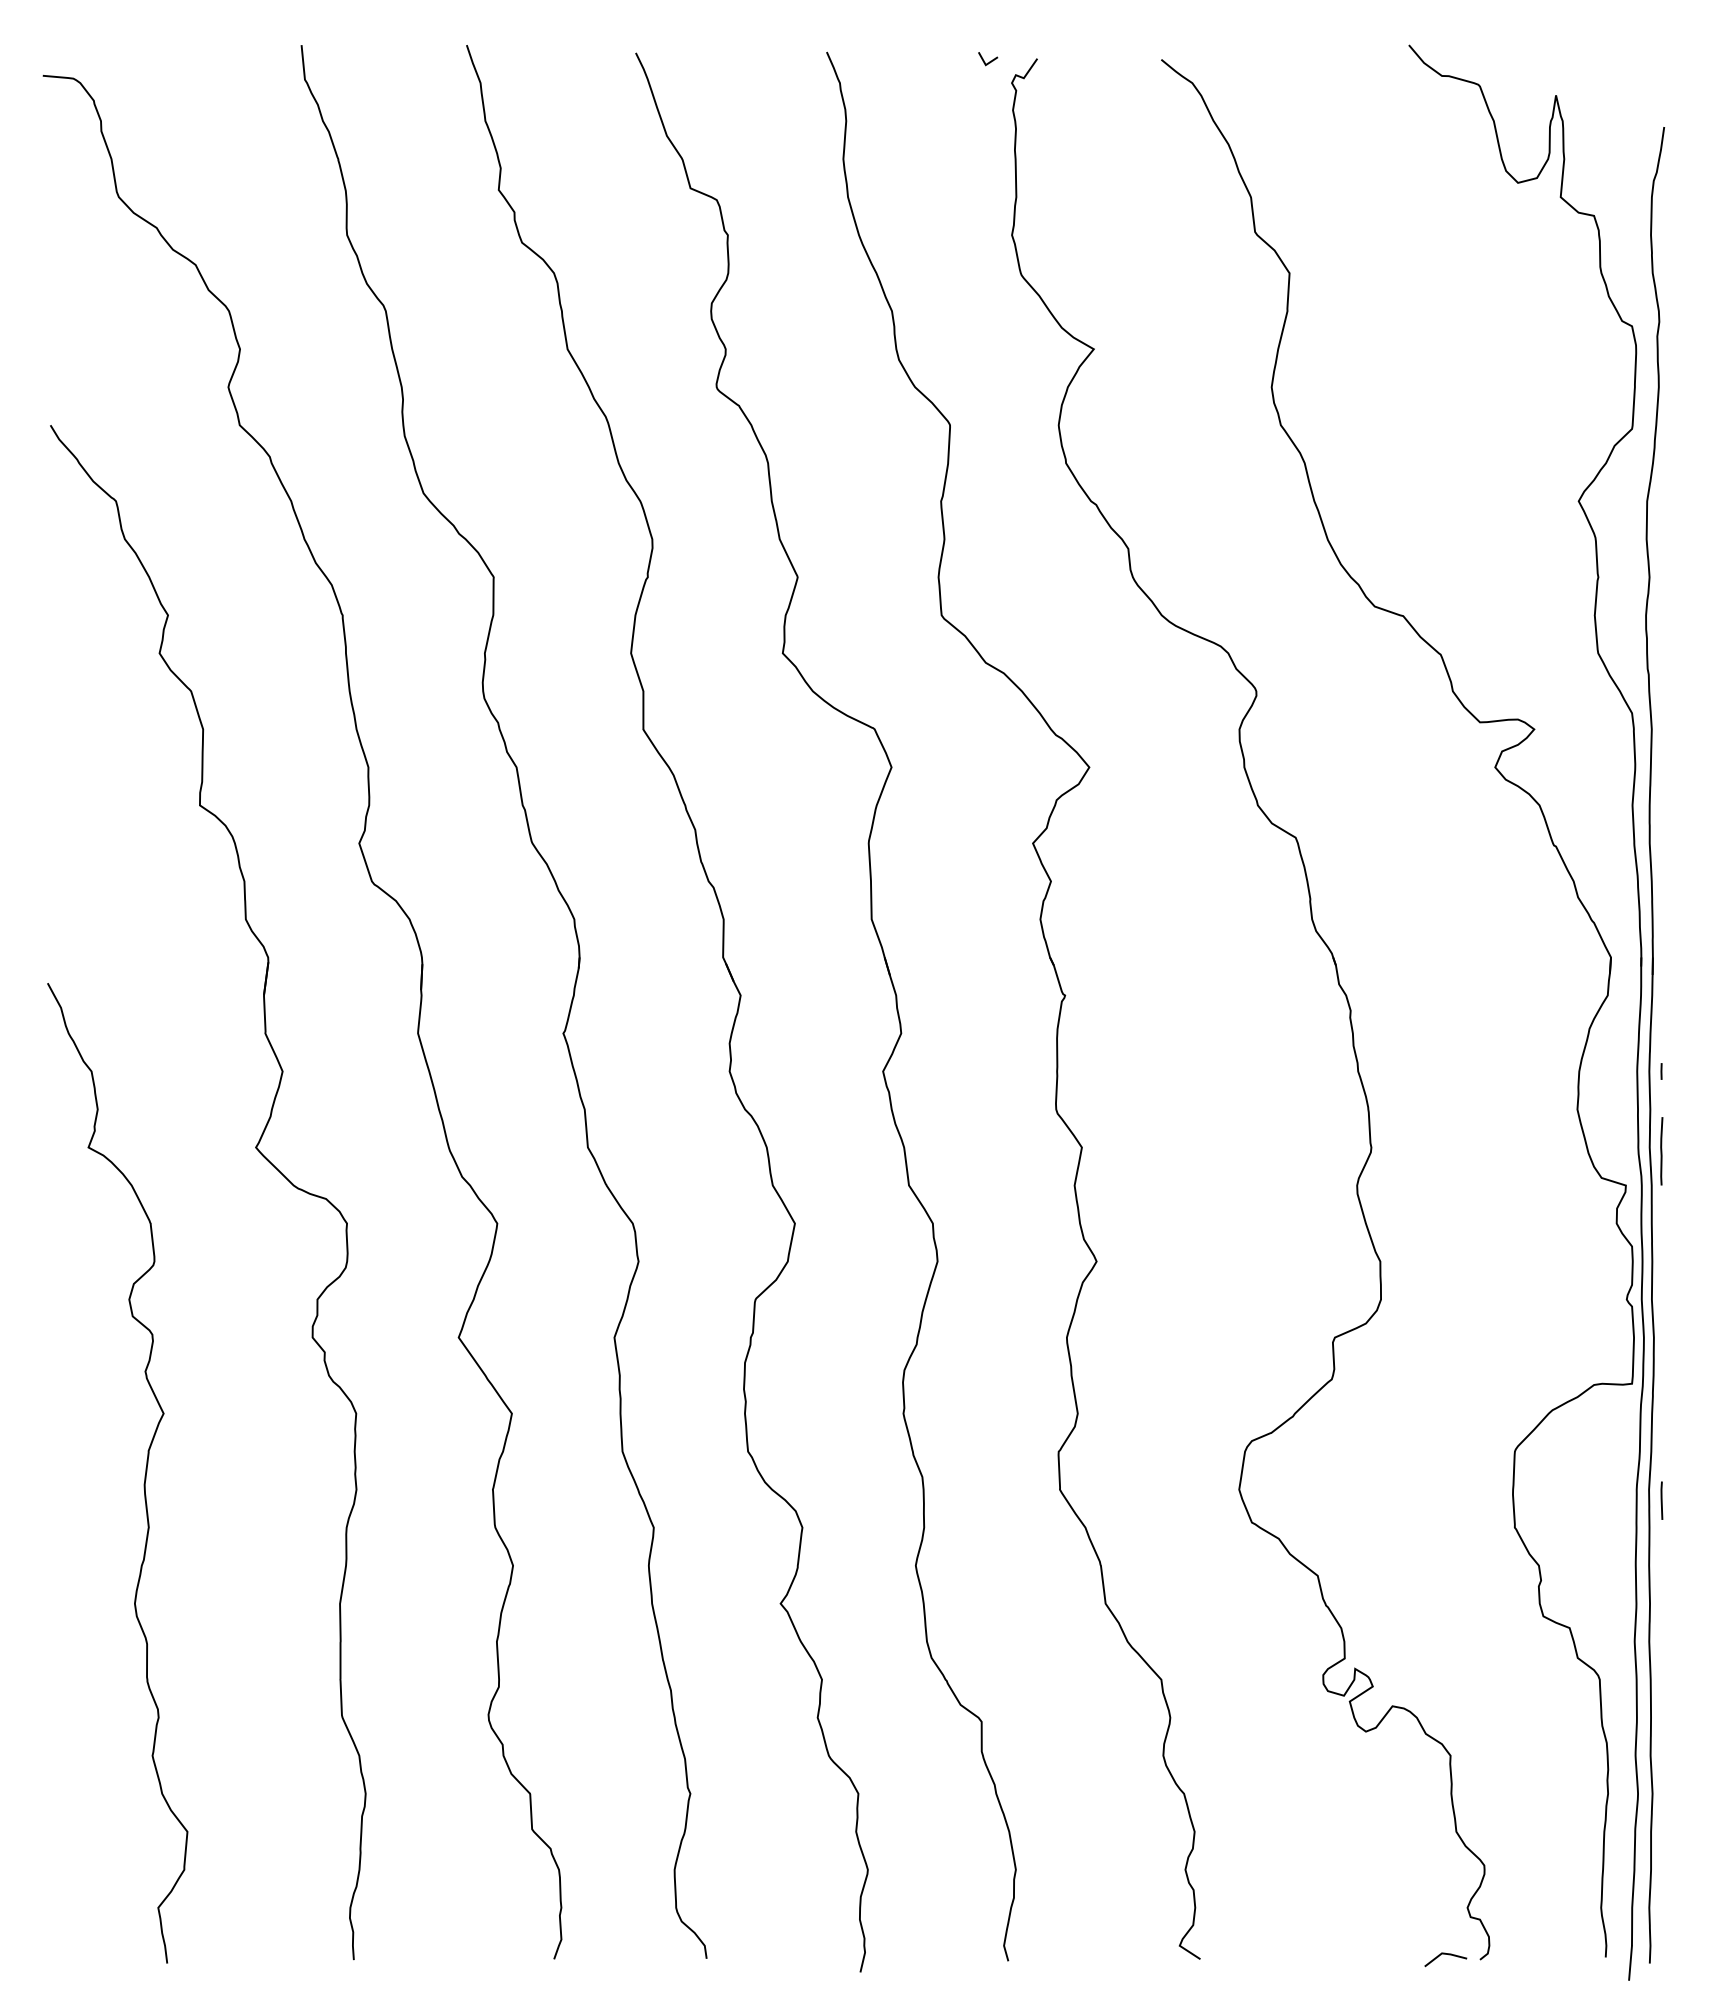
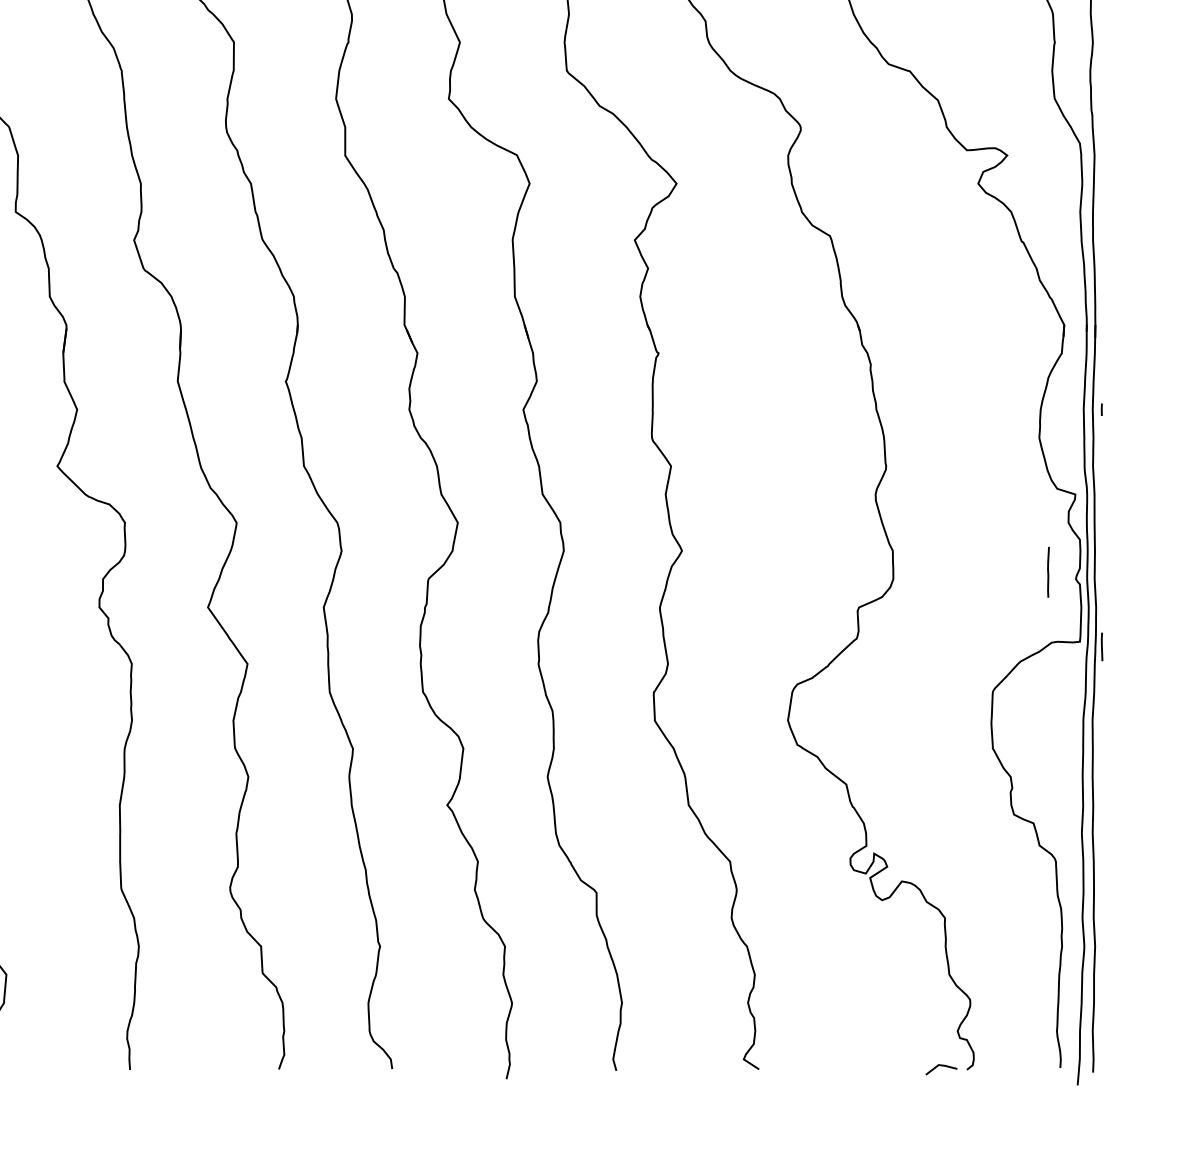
line: (1661, 1151) -> (1048, 572), moved
line: (1661, 1500) -> (1101, 646), moved

